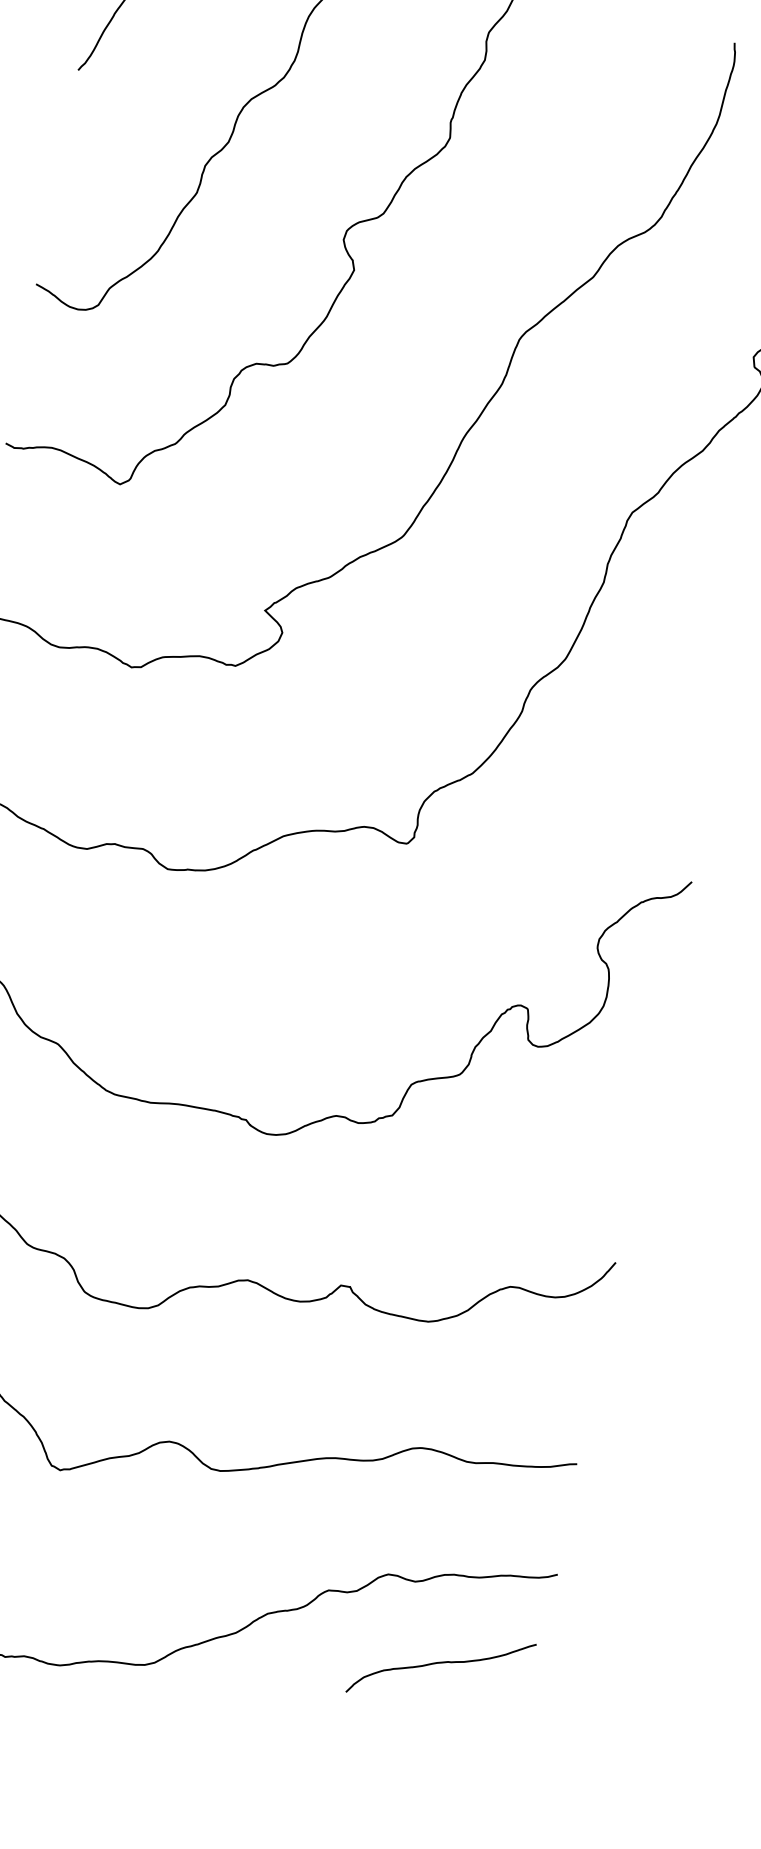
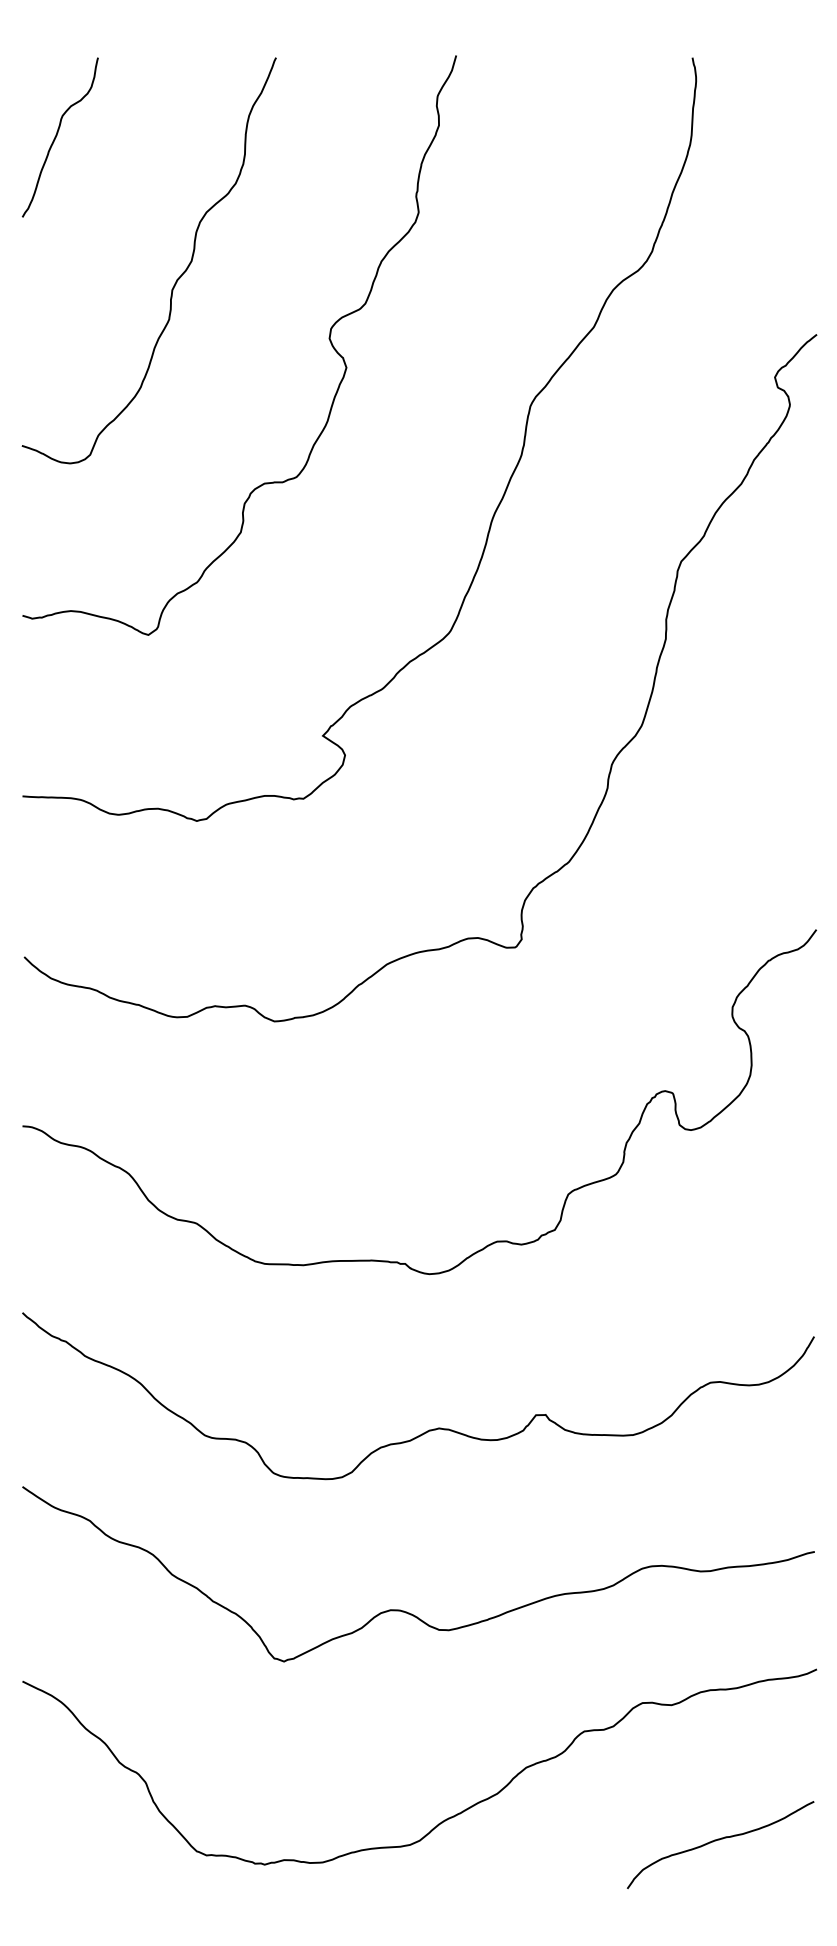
curve: (440, 1663) -> (719, 1840), moved

